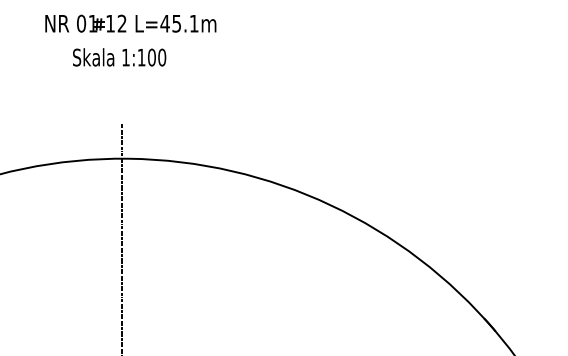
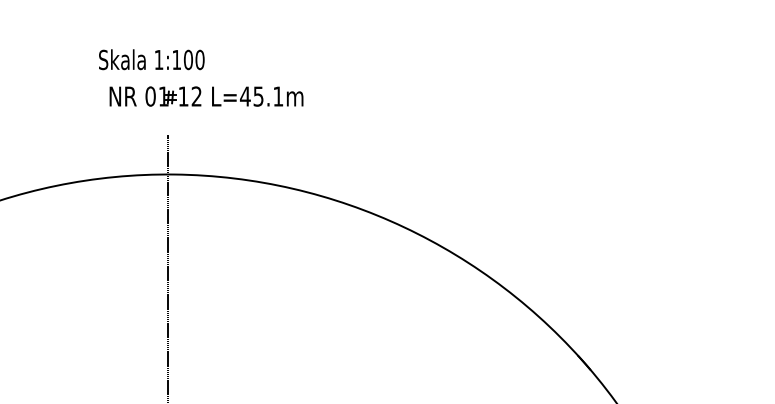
part: (130, 23) -> (206, 96), moved
text: (119, 57) -> (151, 59), moved

